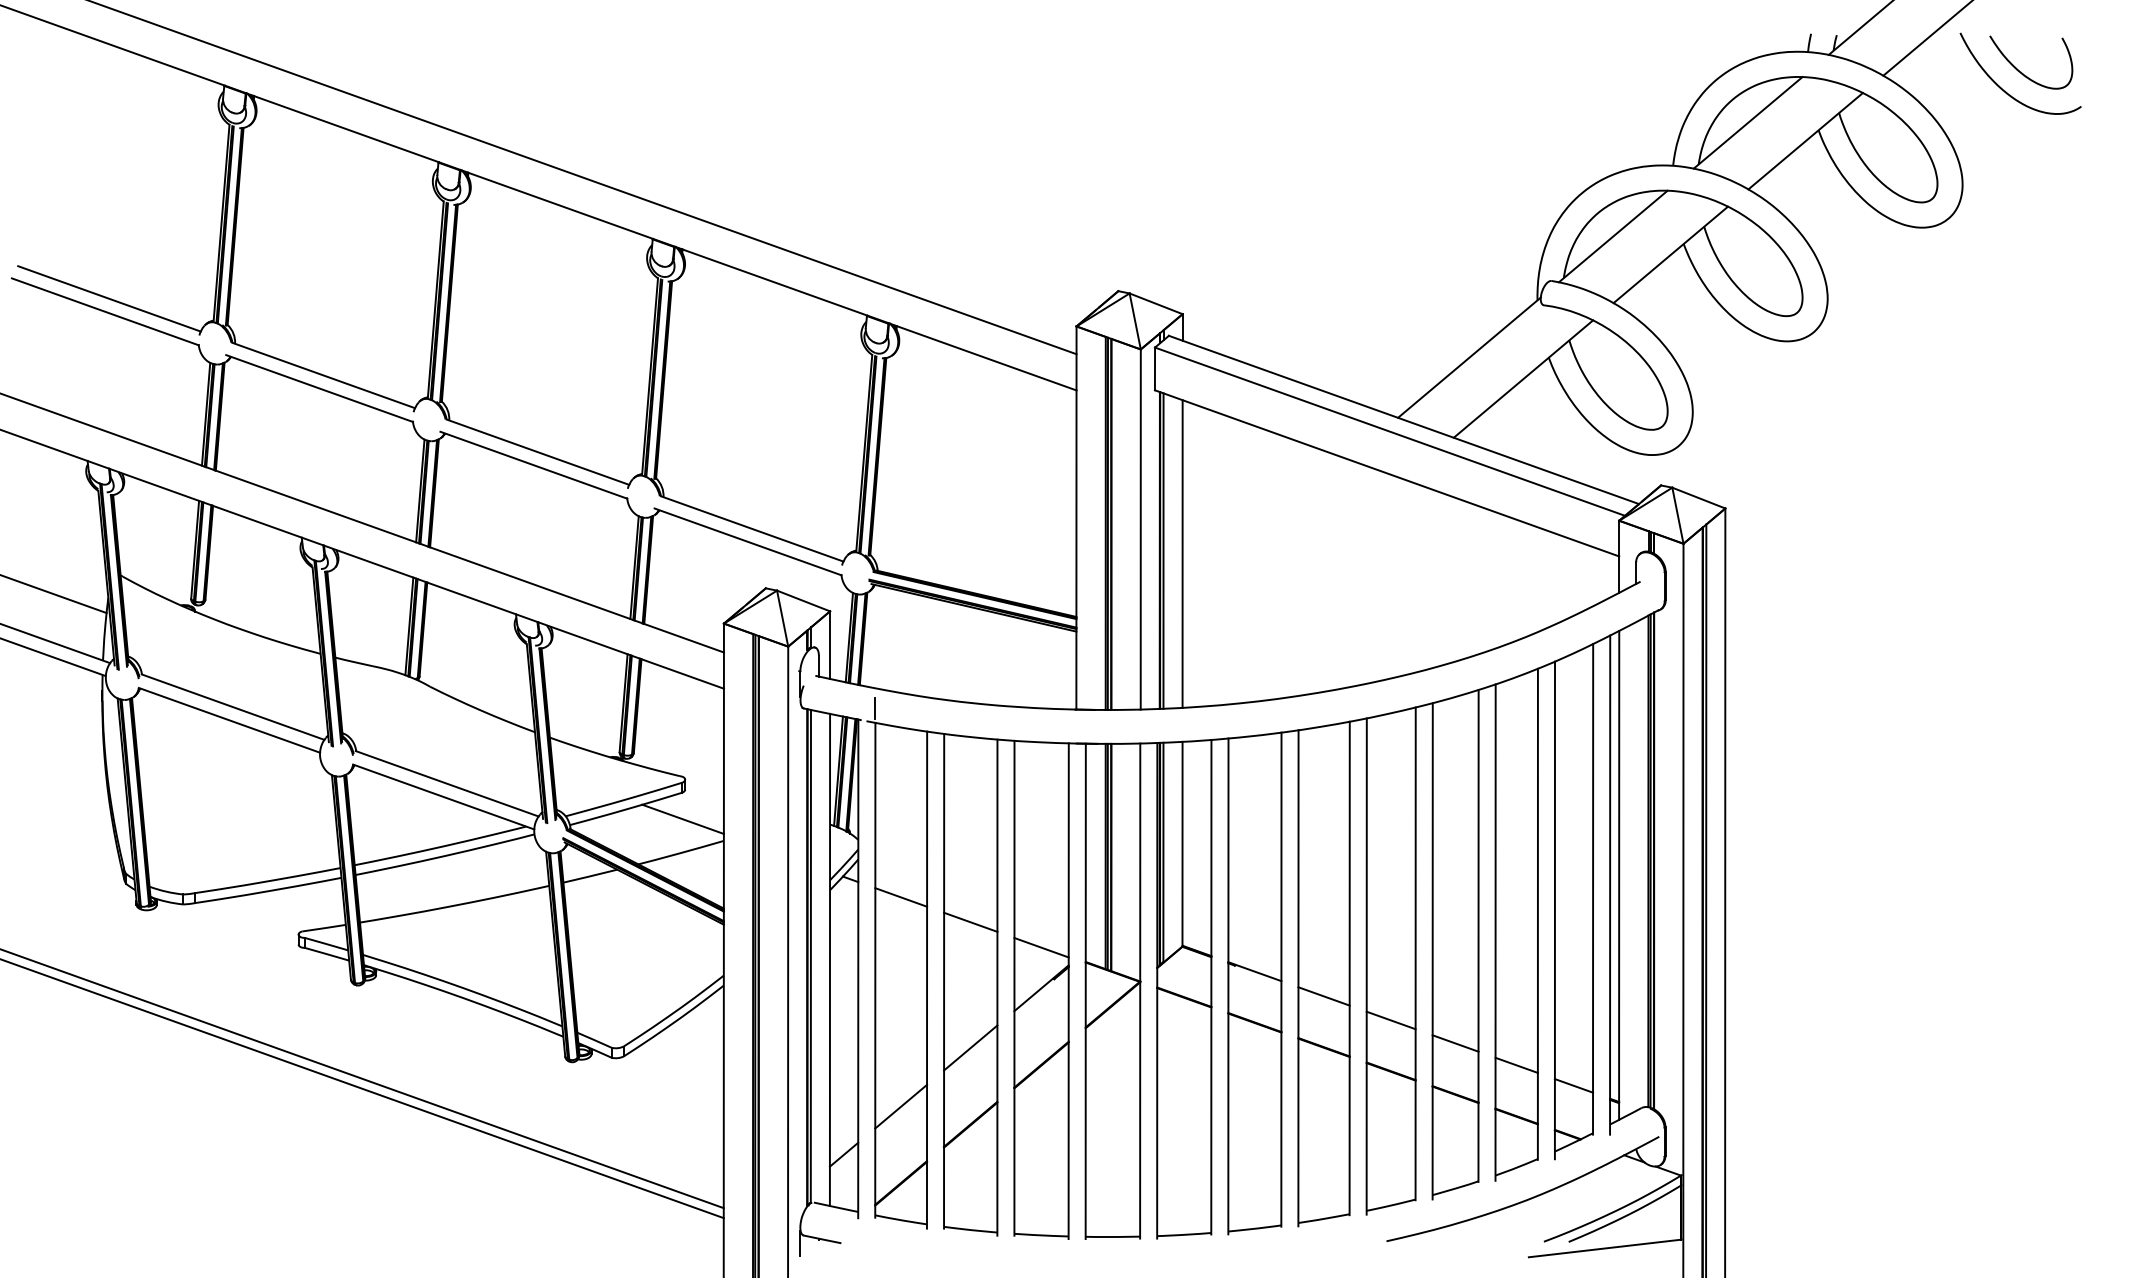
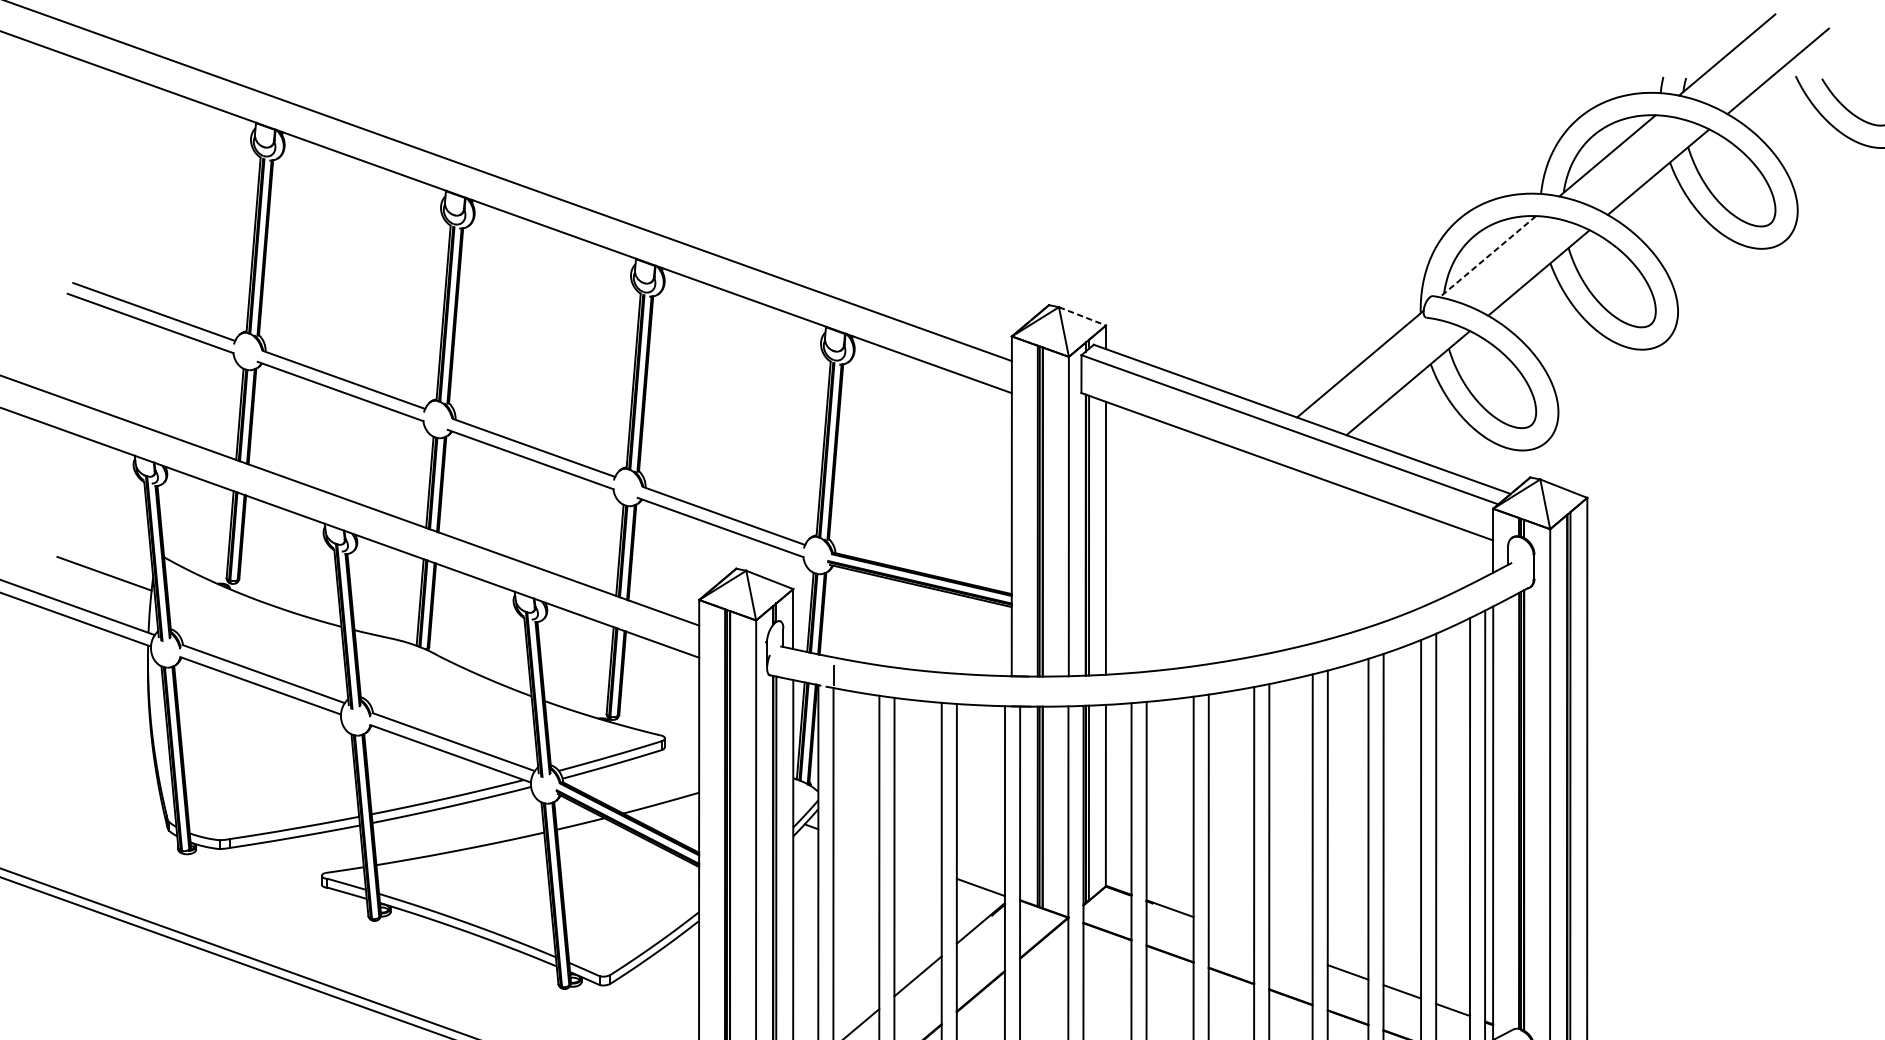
line: (1612, 236) -> (1487, 256), solid -> dashed
line: (1156, 304) -> (1082, 316), solid -> dashed
line: (682, 818) -> (662, 772), removed
line: (901, 897) -> (856, 842), removed
line: (970, 921) -> (917, 864), removed
line: (1323, 996) -> (1230, 930), removed
line: (1390, 1020) -> (1290, 952), removed

